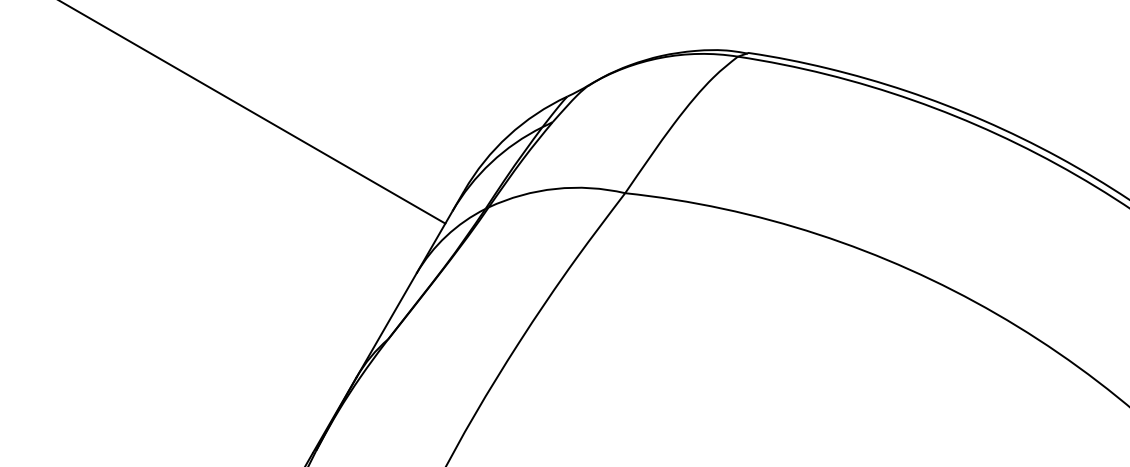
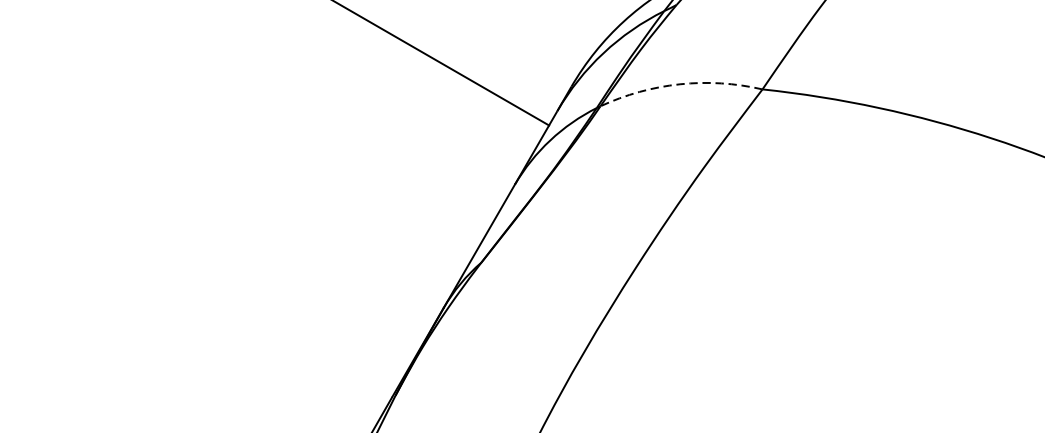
arc: (555, 188) -> (679, 83), solid -> dashed

